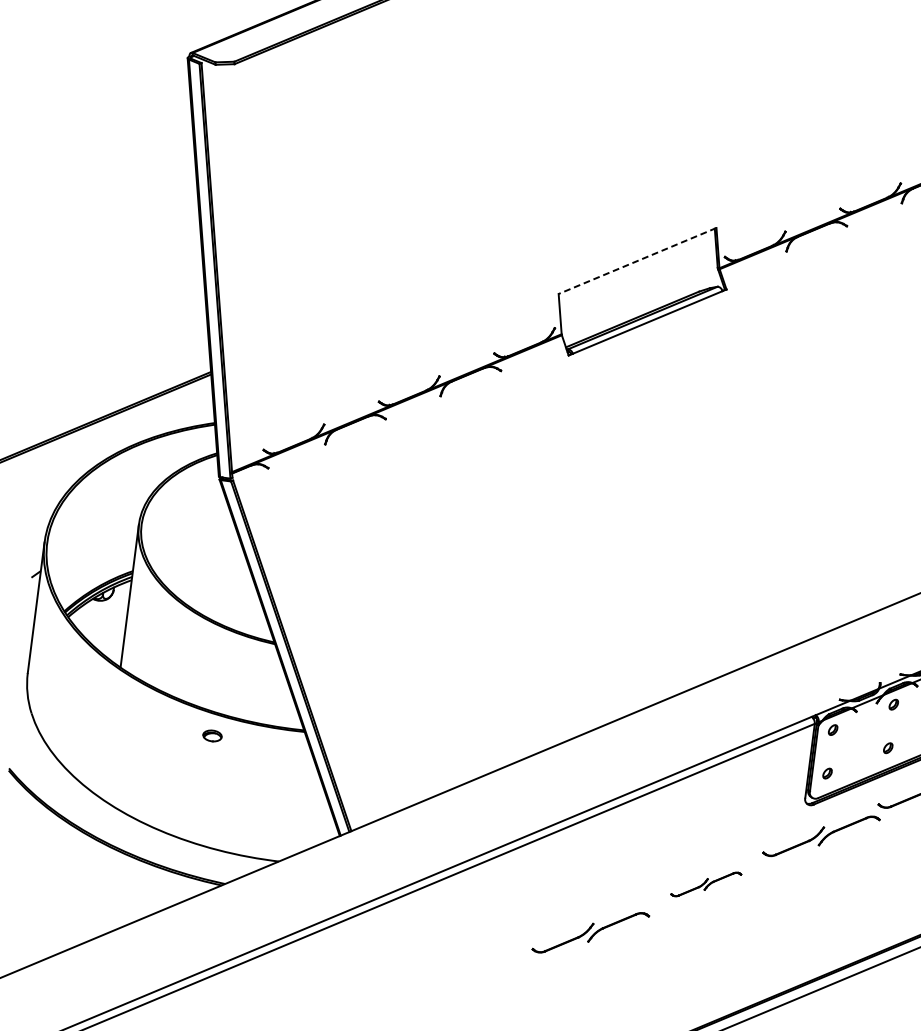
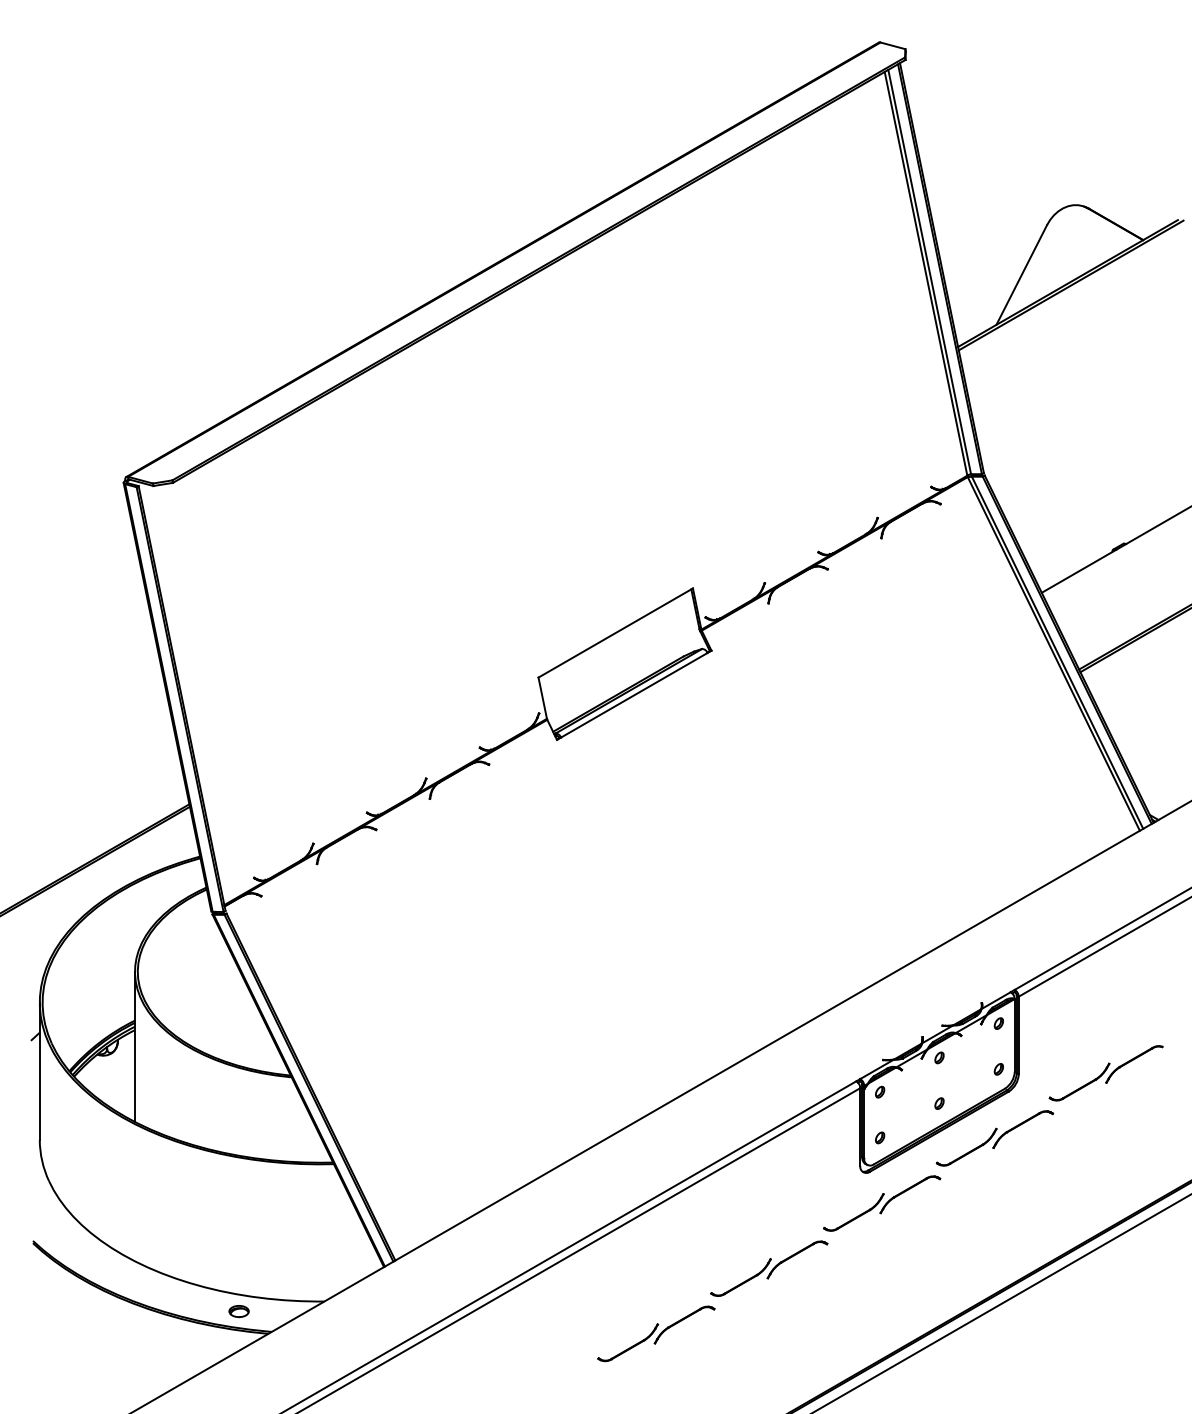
line: (637, 261) -> (615, 633), dashed -> solid
part: (211, 735) -> (238, 1311), moved
part: (706, 884) -> (769, 1268), size x1.67

